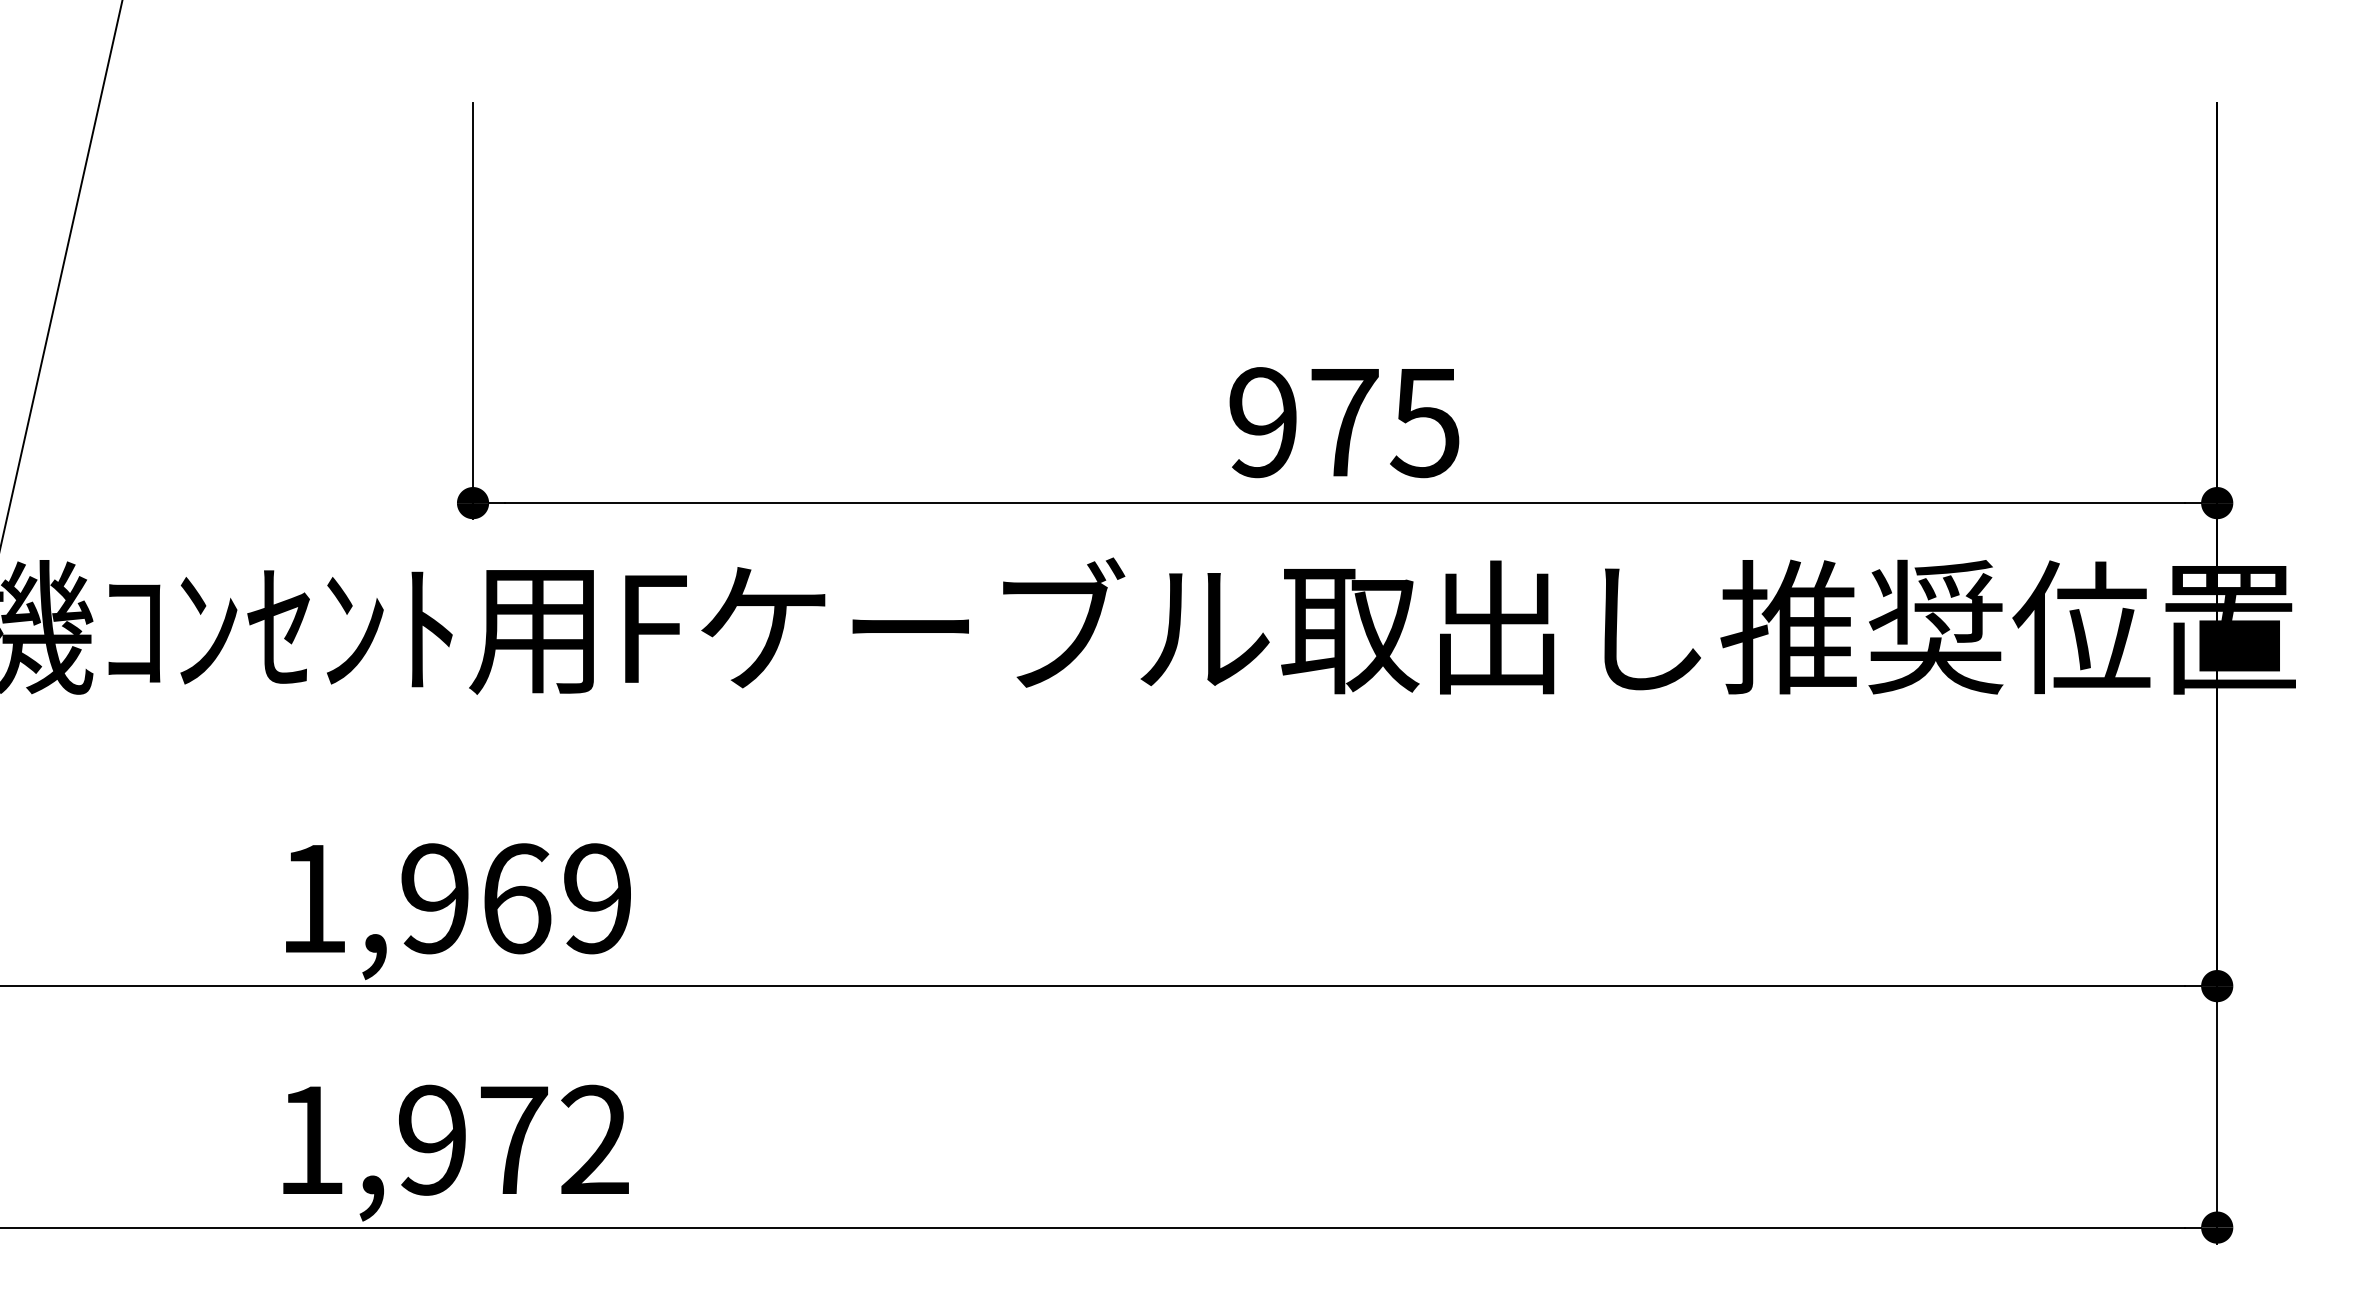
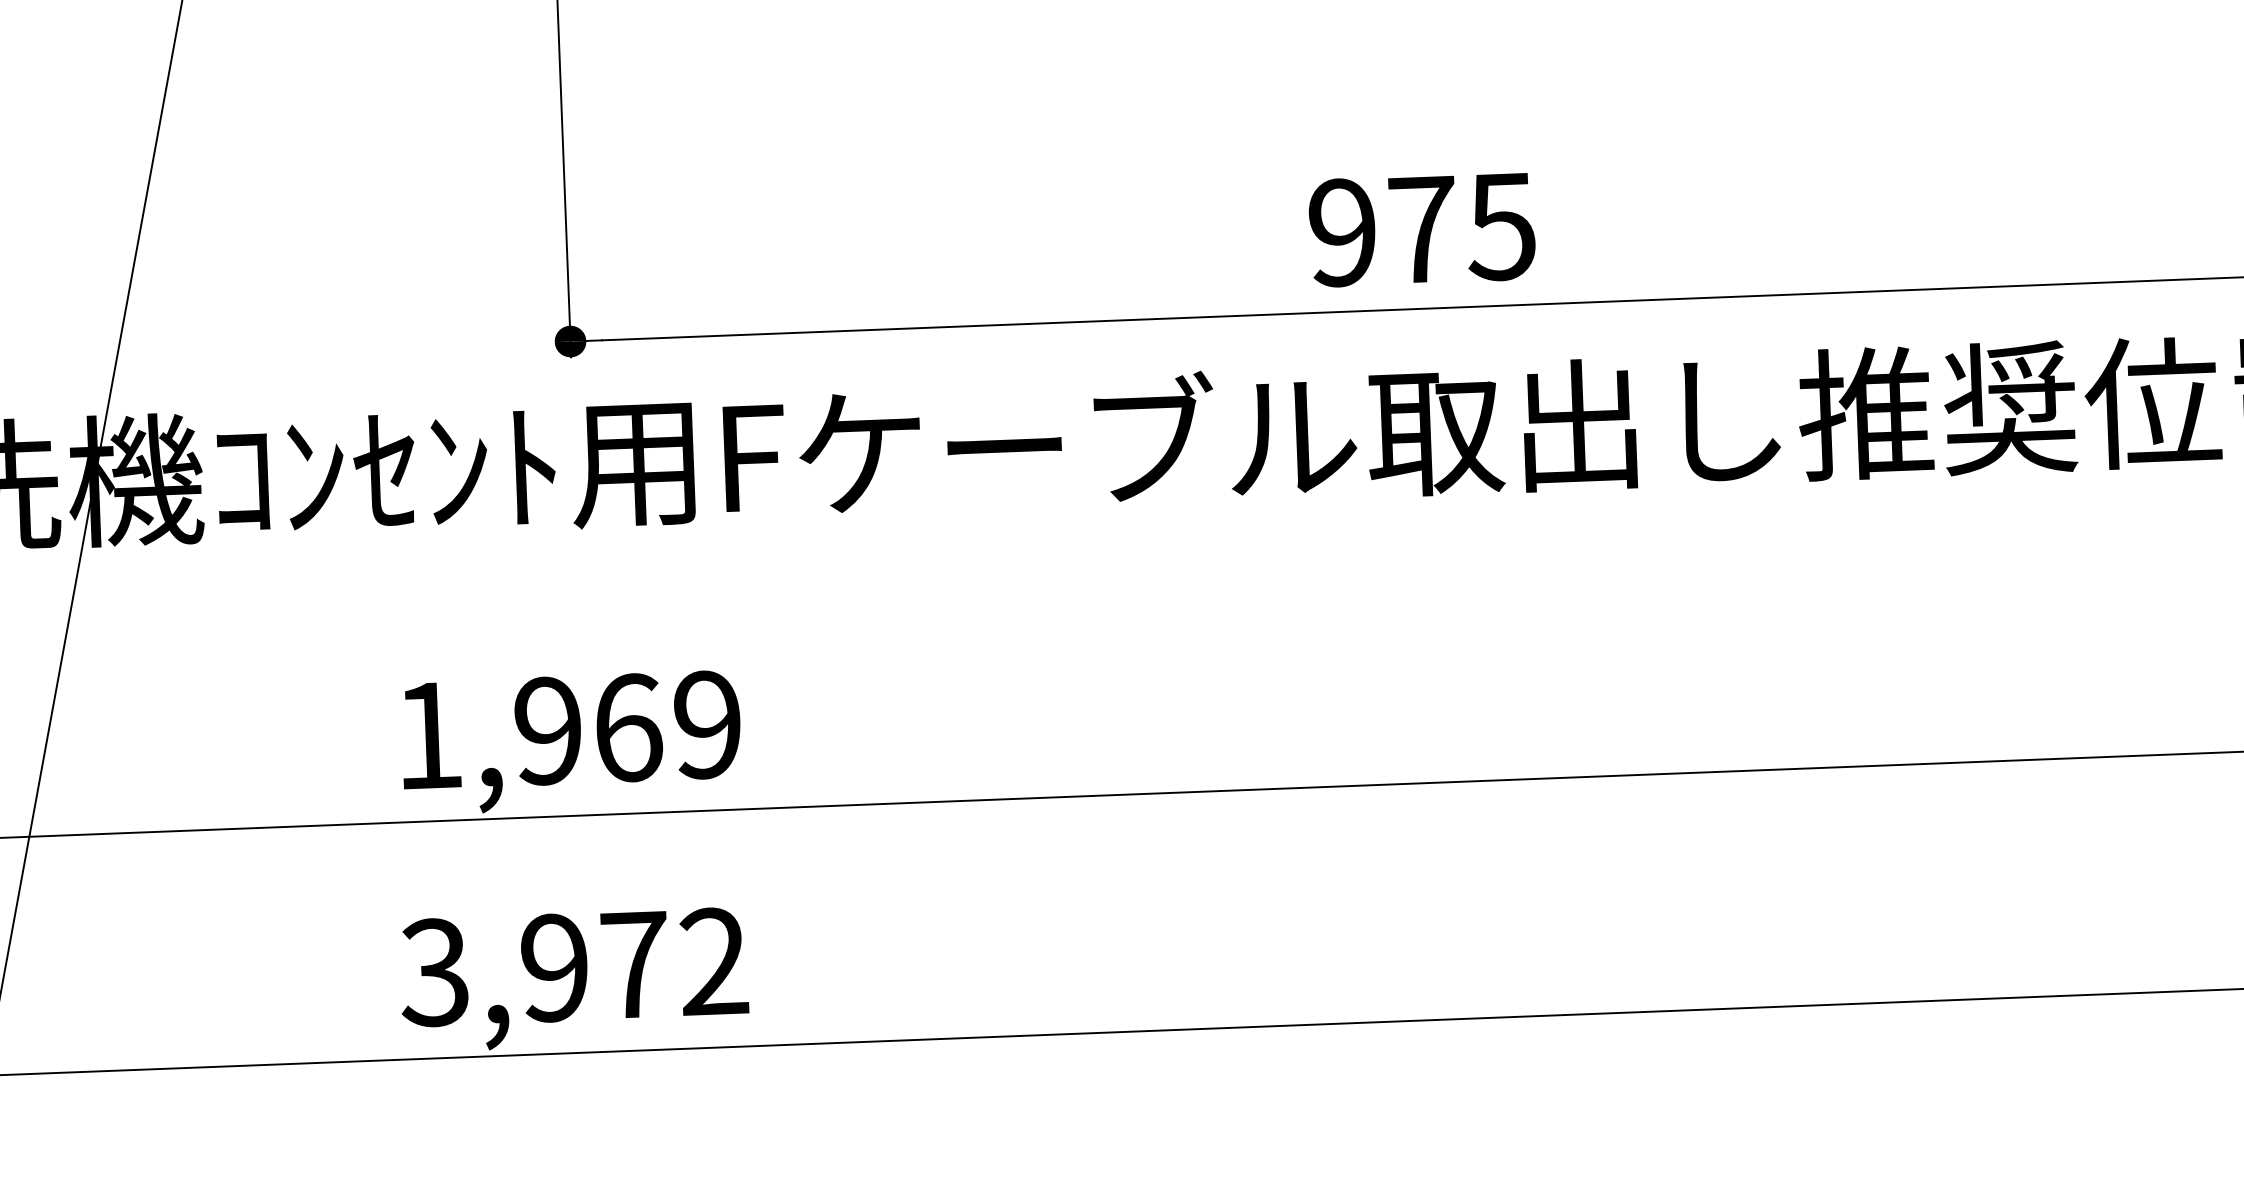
text: (309, 1139) -> (434, 971), 1,972 -> 3,972

